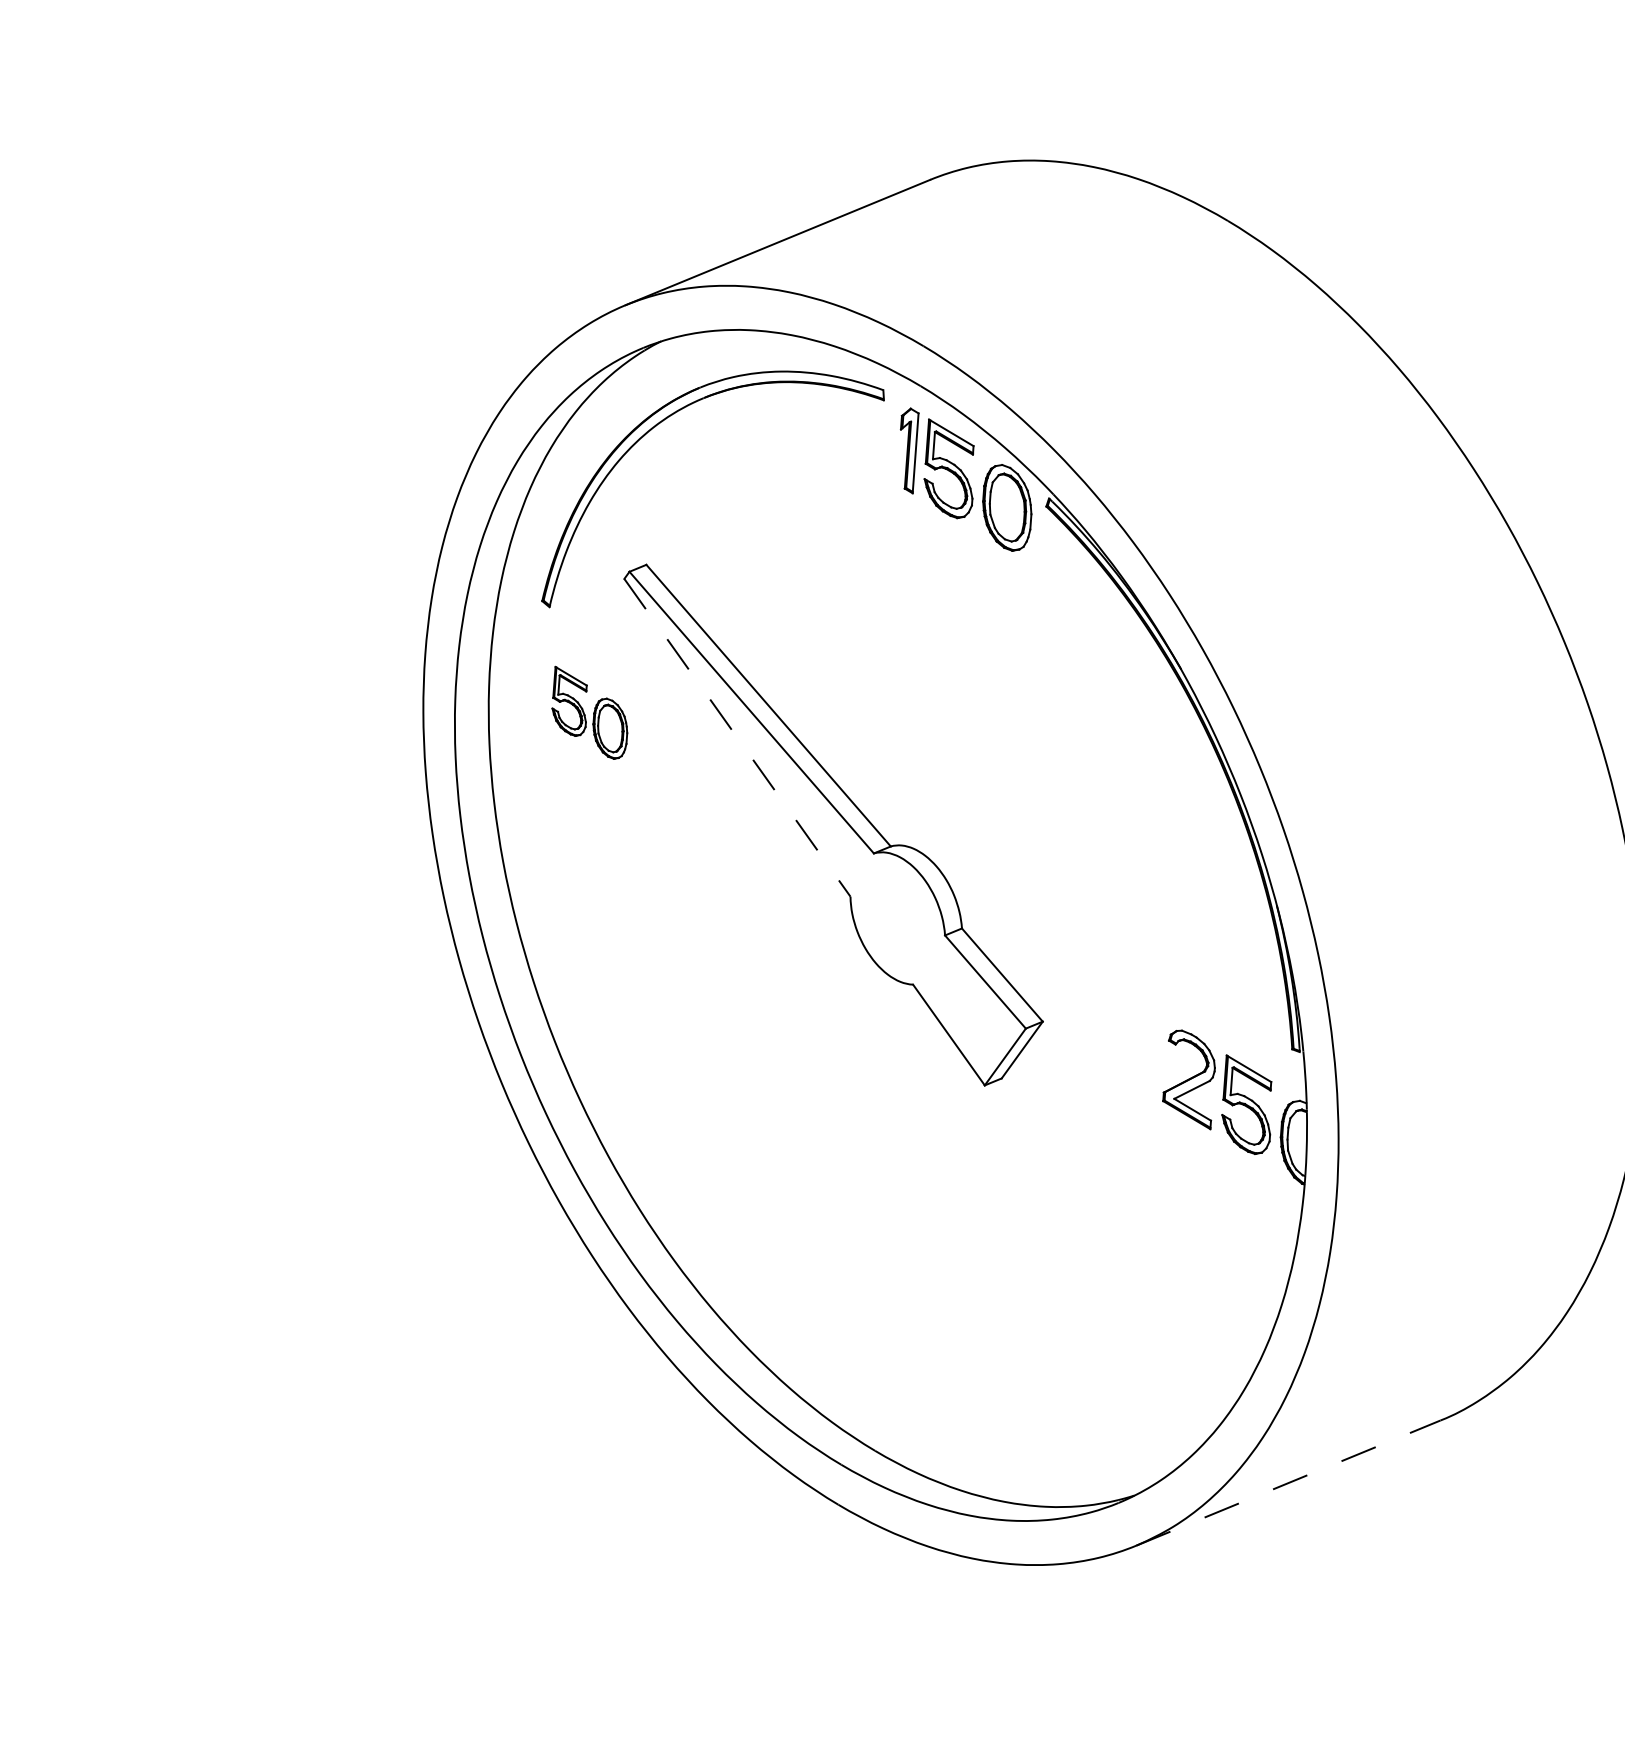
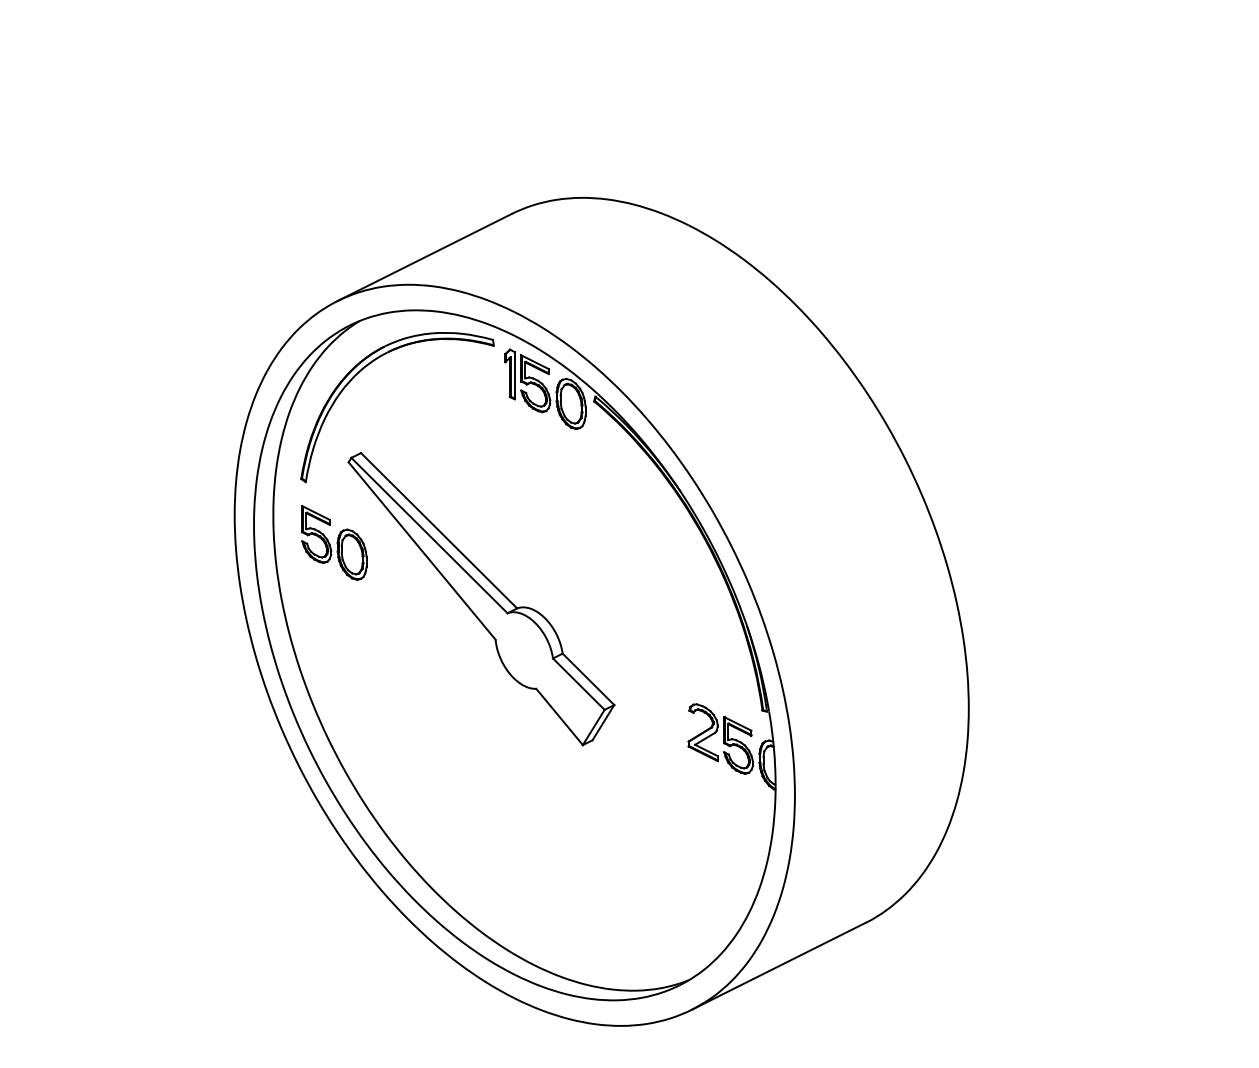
part: (590, 712) -> (334, 542), size x1.43
line: (737, 738) -> (422, 551), dashed -> solid
line: (1289, 1483) -> (779, 966), dashed -> solid

